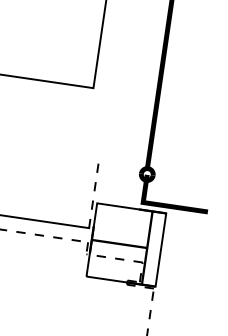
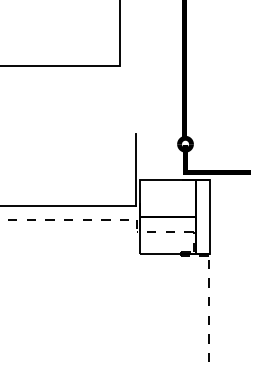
line: (94, 192) -> (135, 169), dashed -> solid

